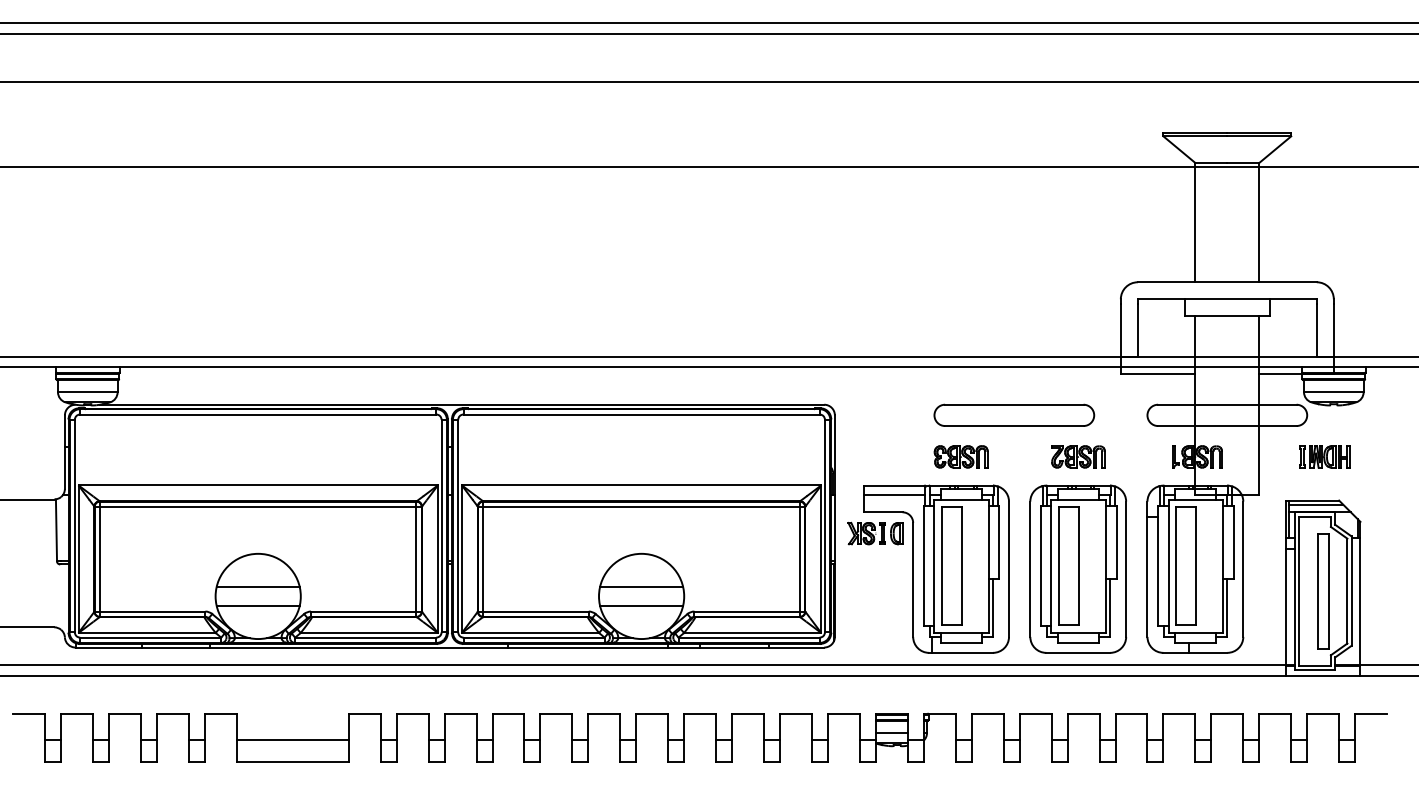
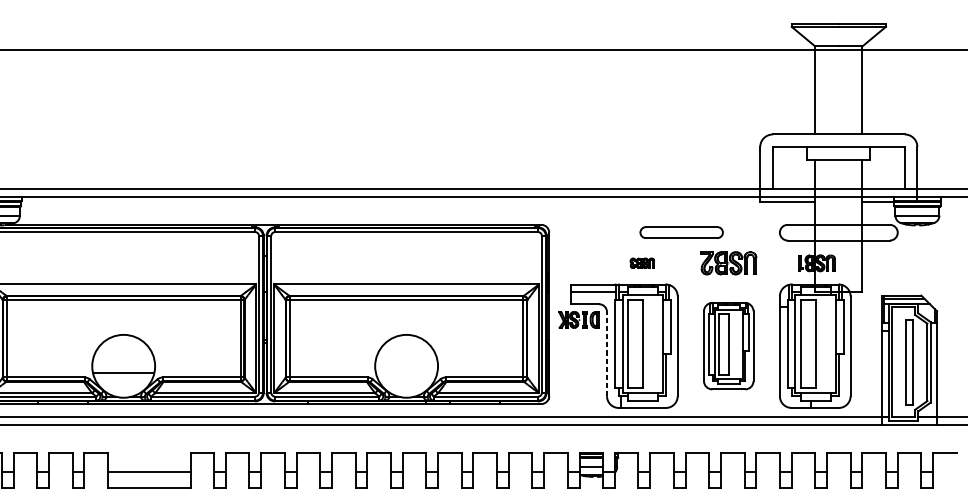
part: (1014, 414) -> (681, 232), size x0.7
part: (960, 456) -> (641, 263), size x0.6
part: (1078, 456) -> (728, 263), size x1.4
part: (1324, 456) -> (910, 263), removed
part: (1077, 568) -> (728, 345), size x0.7
line: (913, 579) -> (607, 353), solid -> dashed
line: (257, 586) -> (123, 358), removed
line: (641, 586) -> (406, 358), removed
line: (641, 606) -> (406, 373), removed

